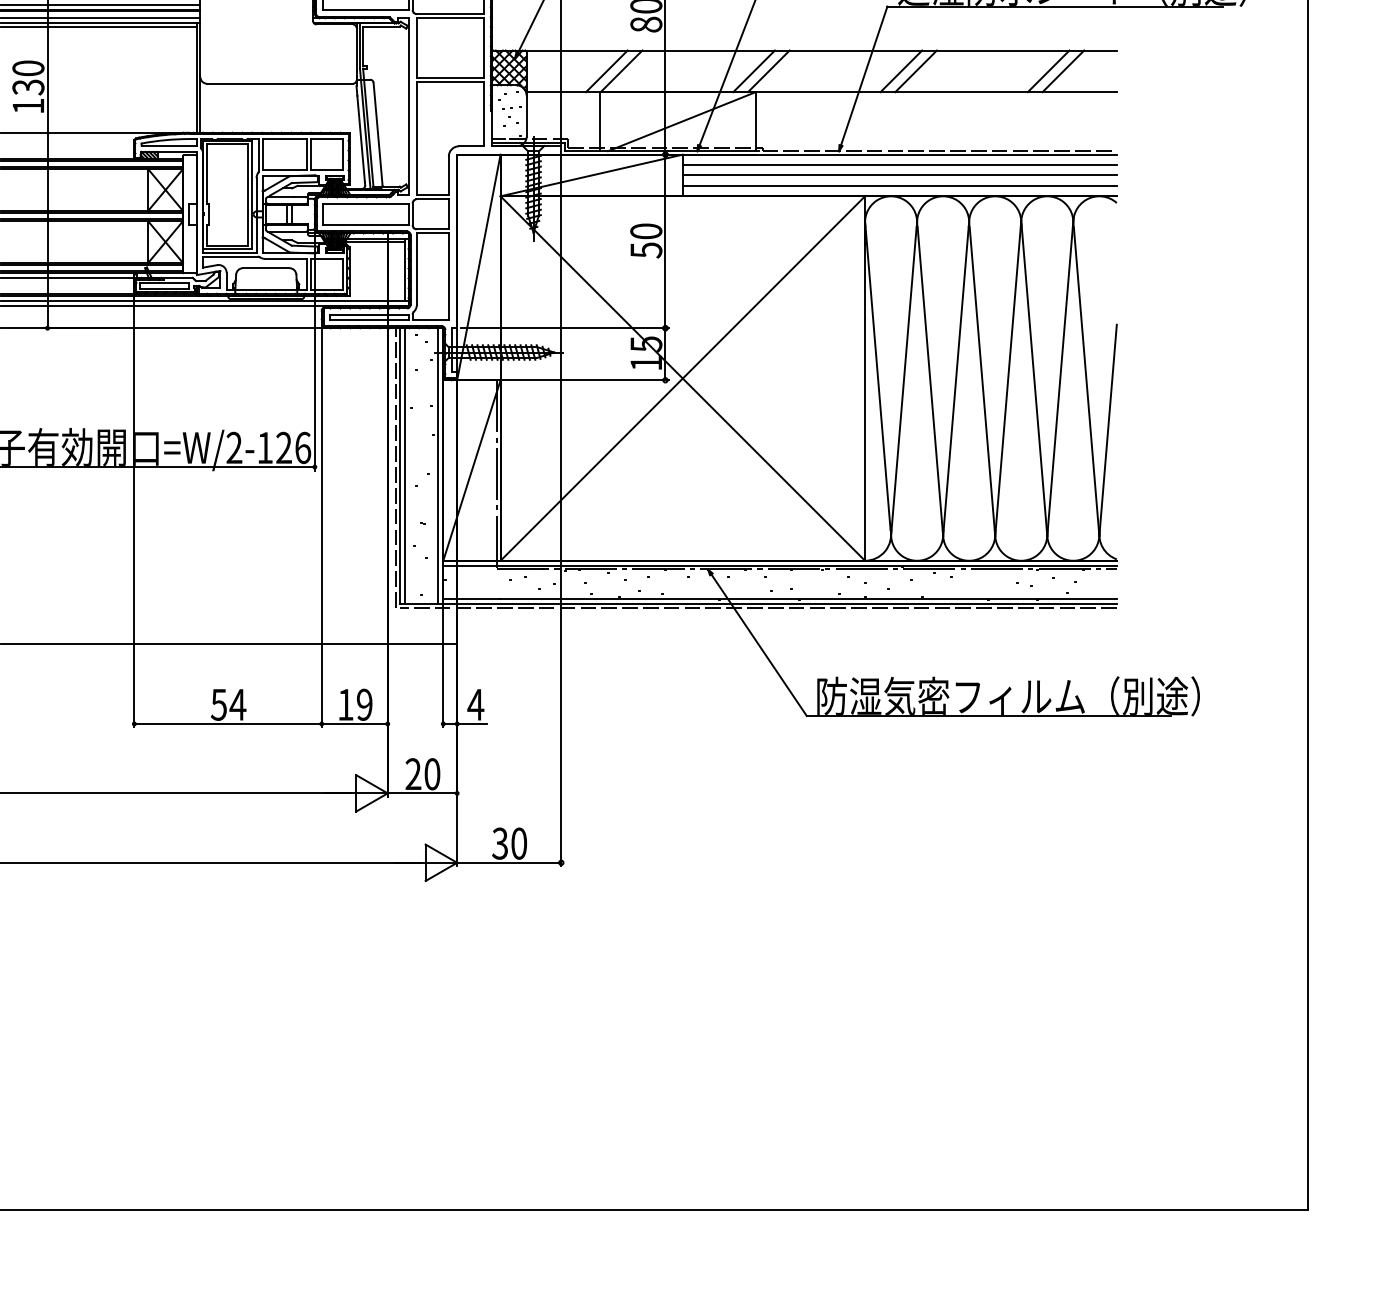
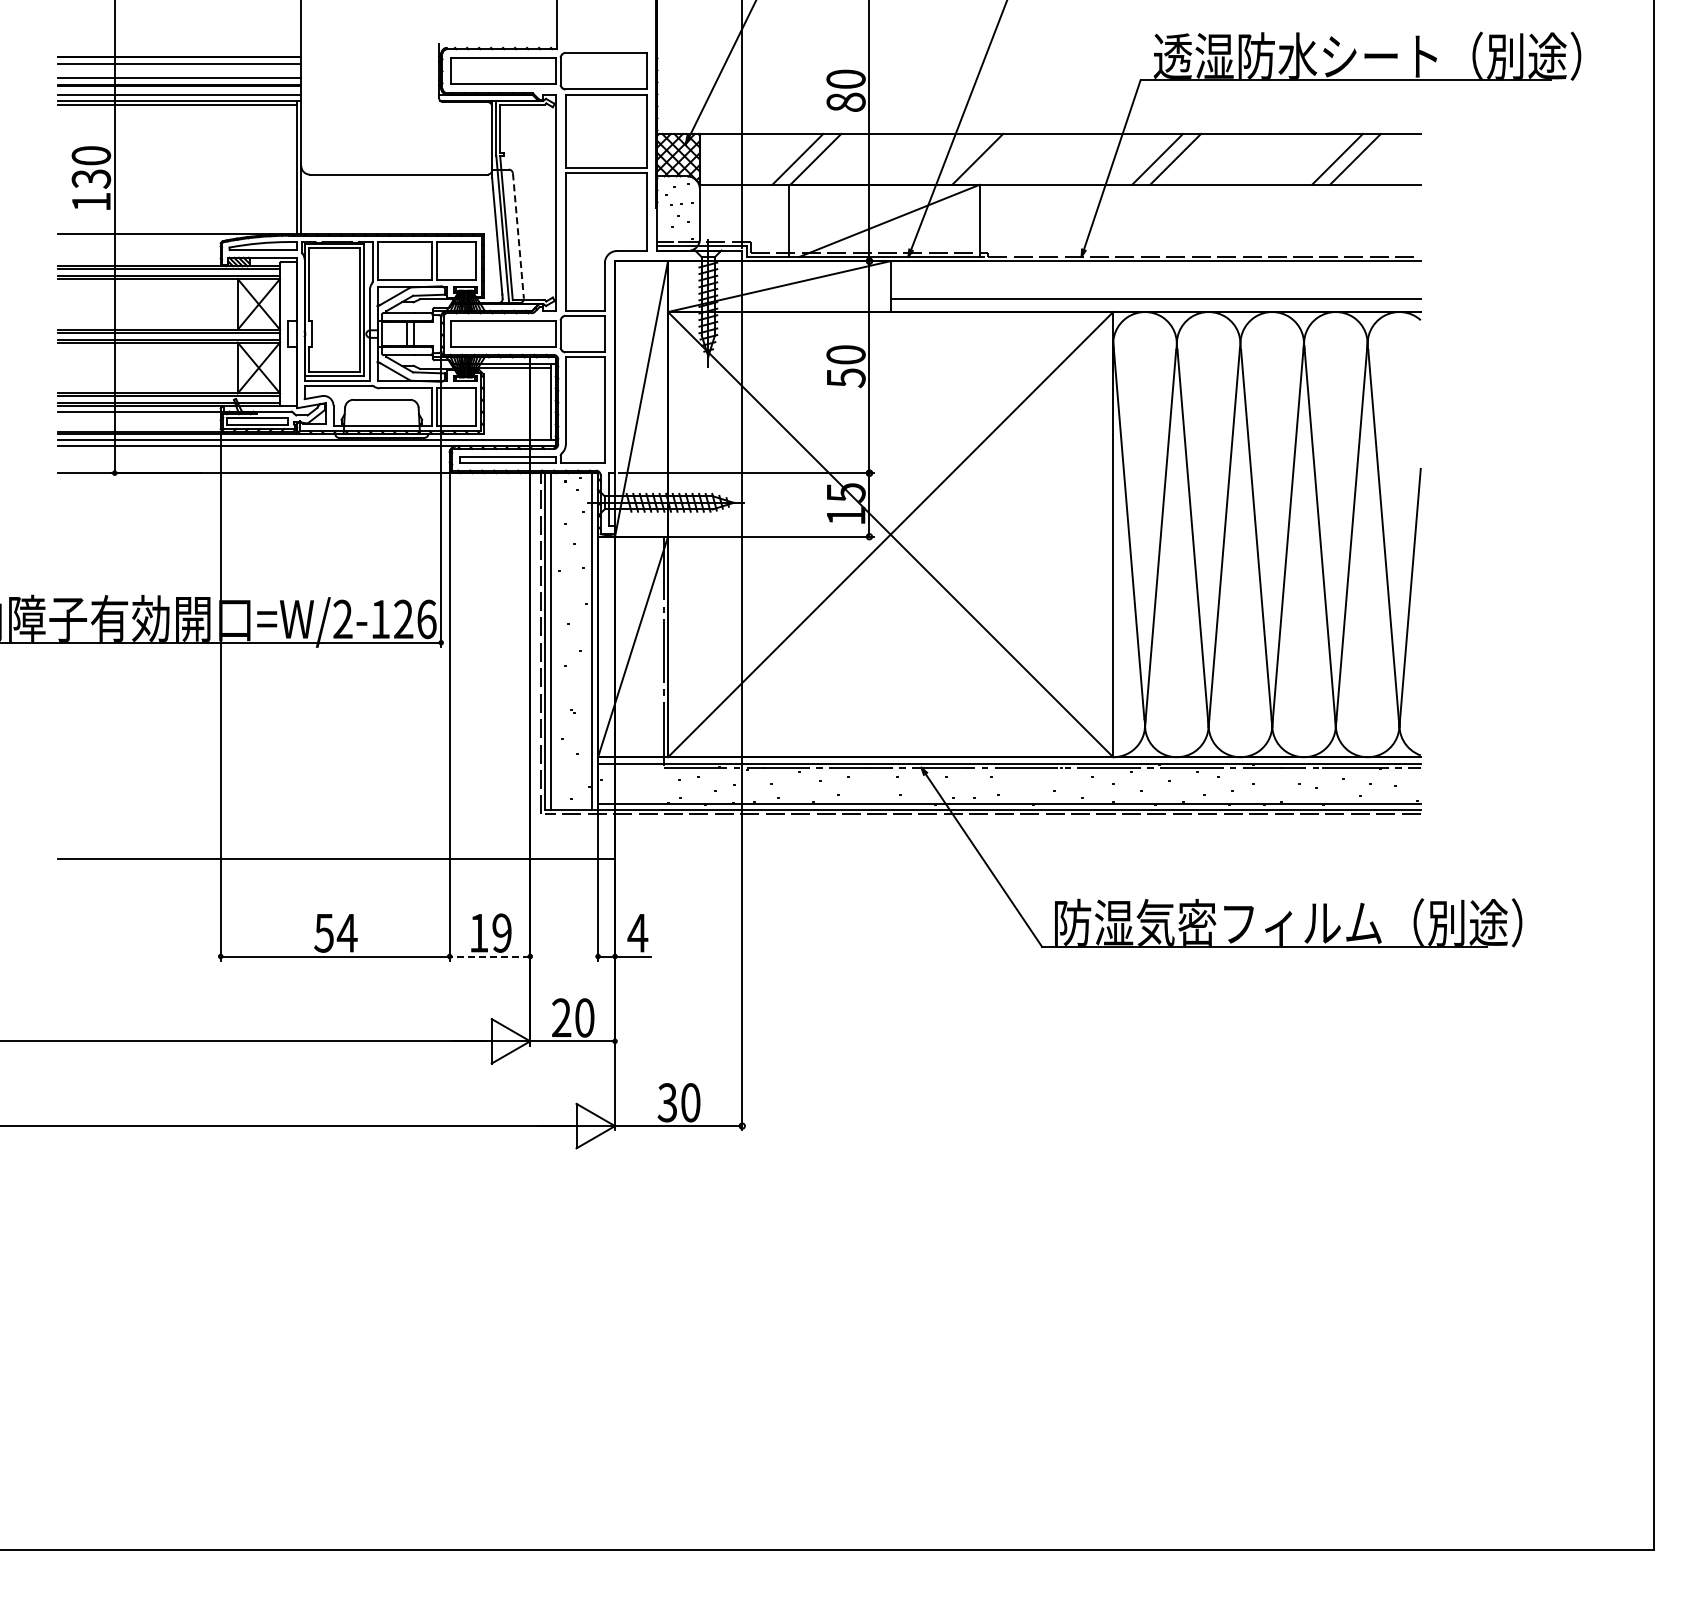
line: (768, 70) -> (995, 158), removed
line: (378, 133) -> (518, 235), solid -> dashed
line: (899, 164) -> (1155, 273), removed
line: (899, 175) -> (1155, 286), removed
line: (354, 723) -> (489, 956), solid -> dashed

